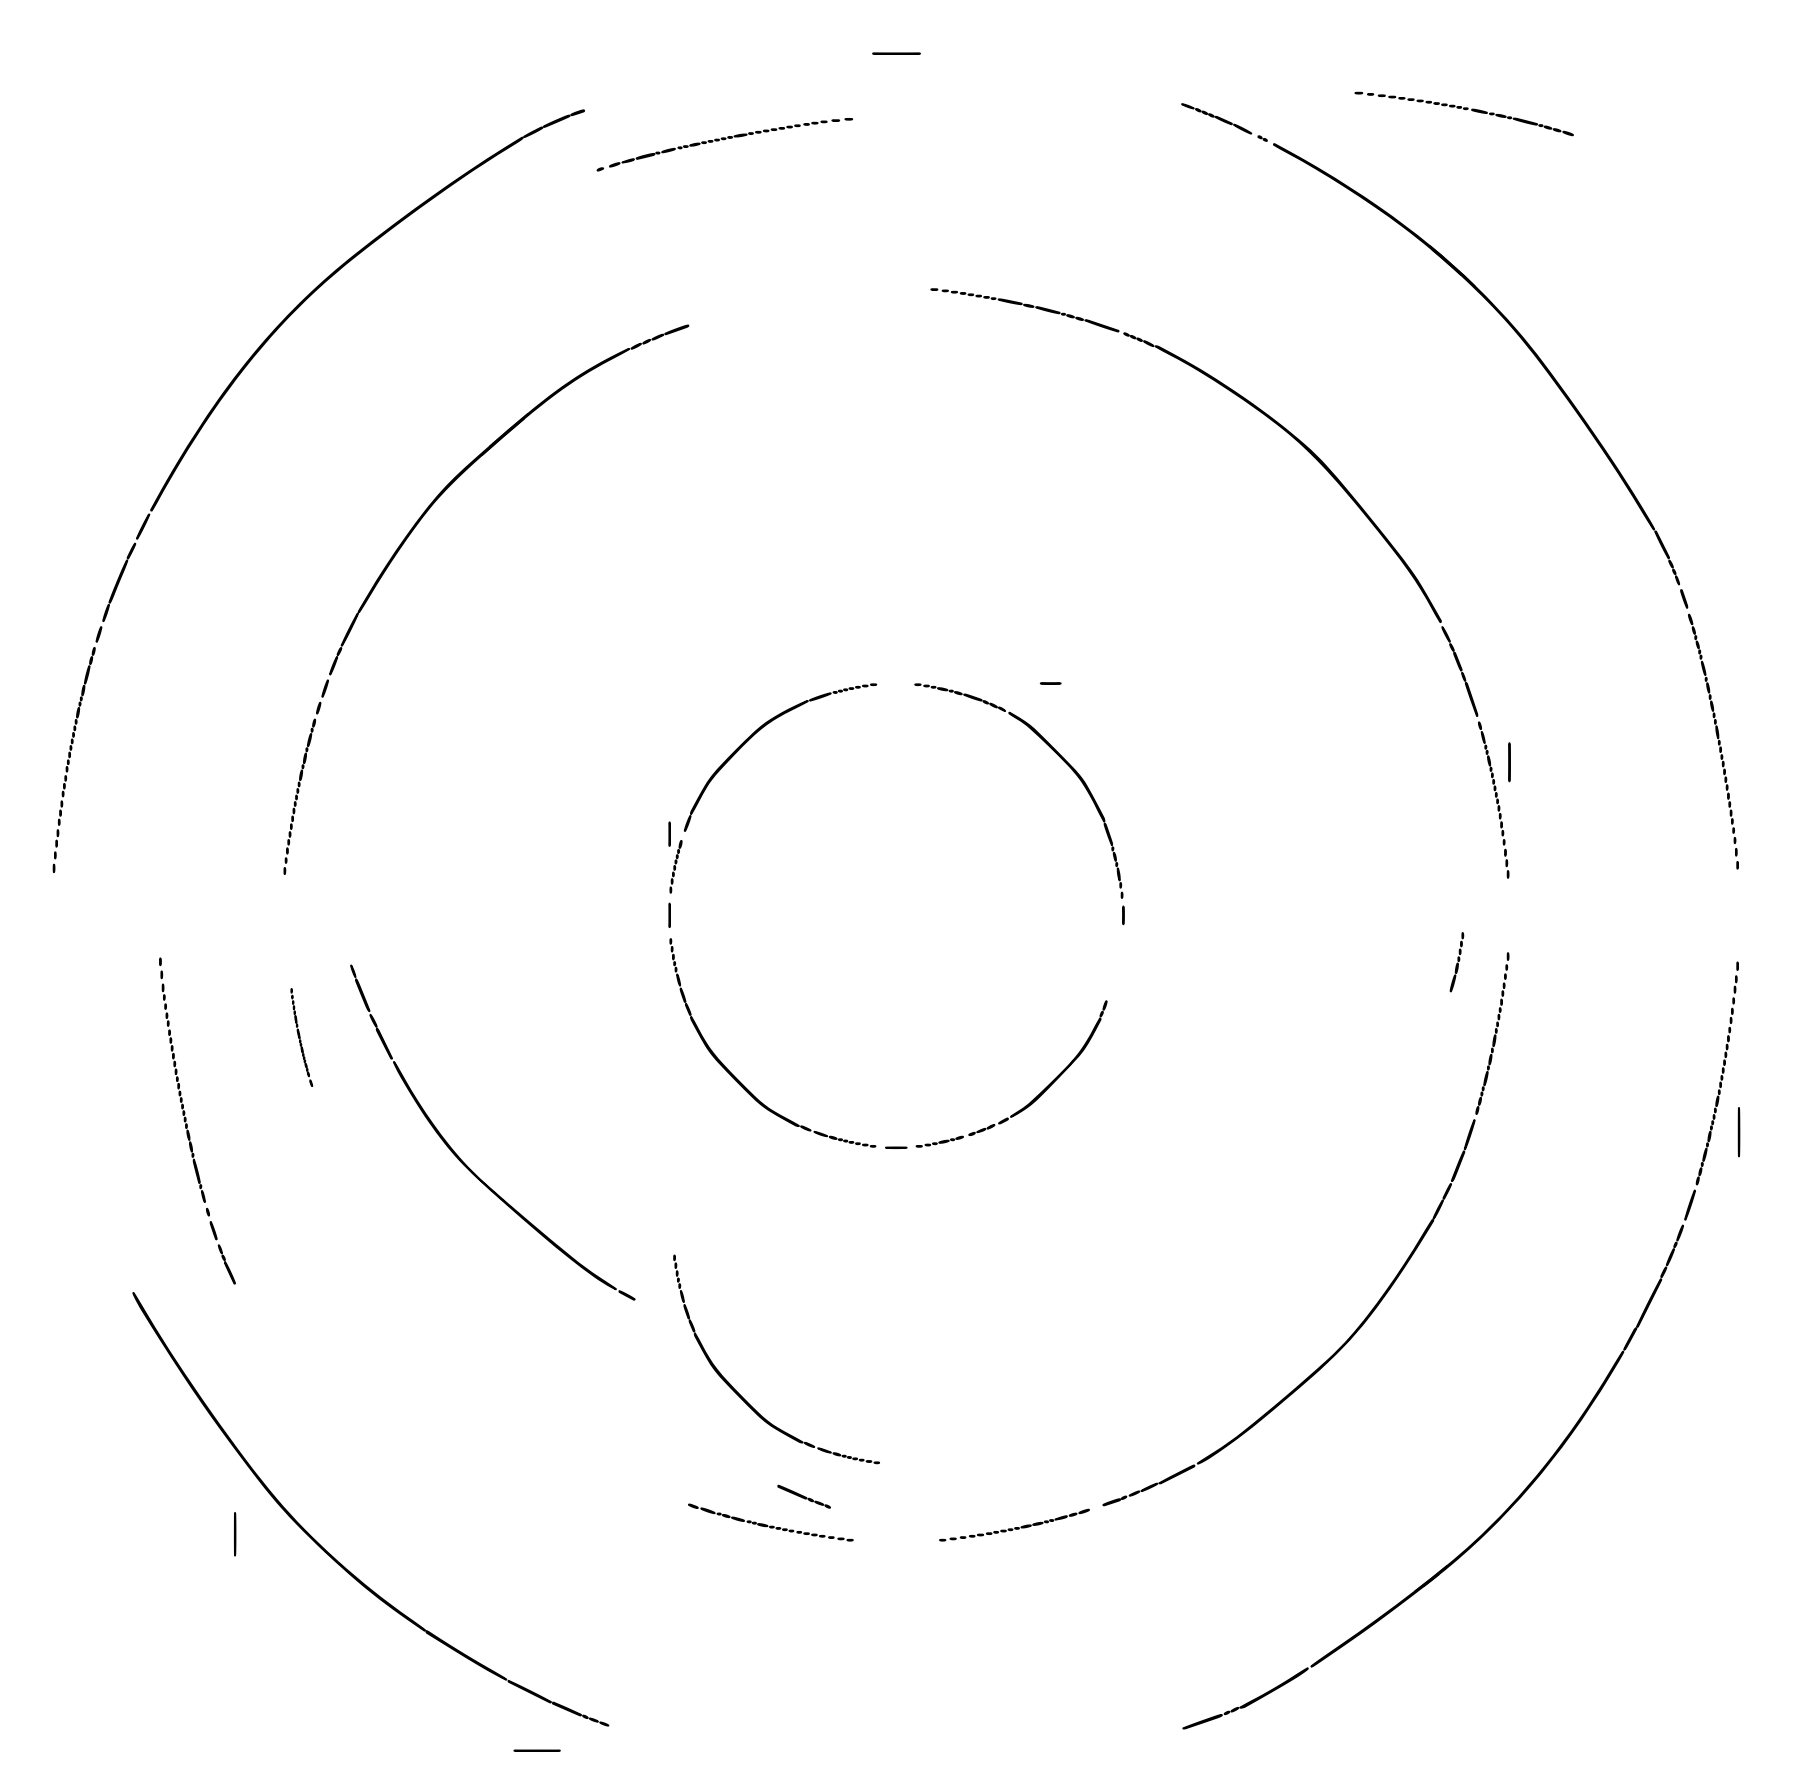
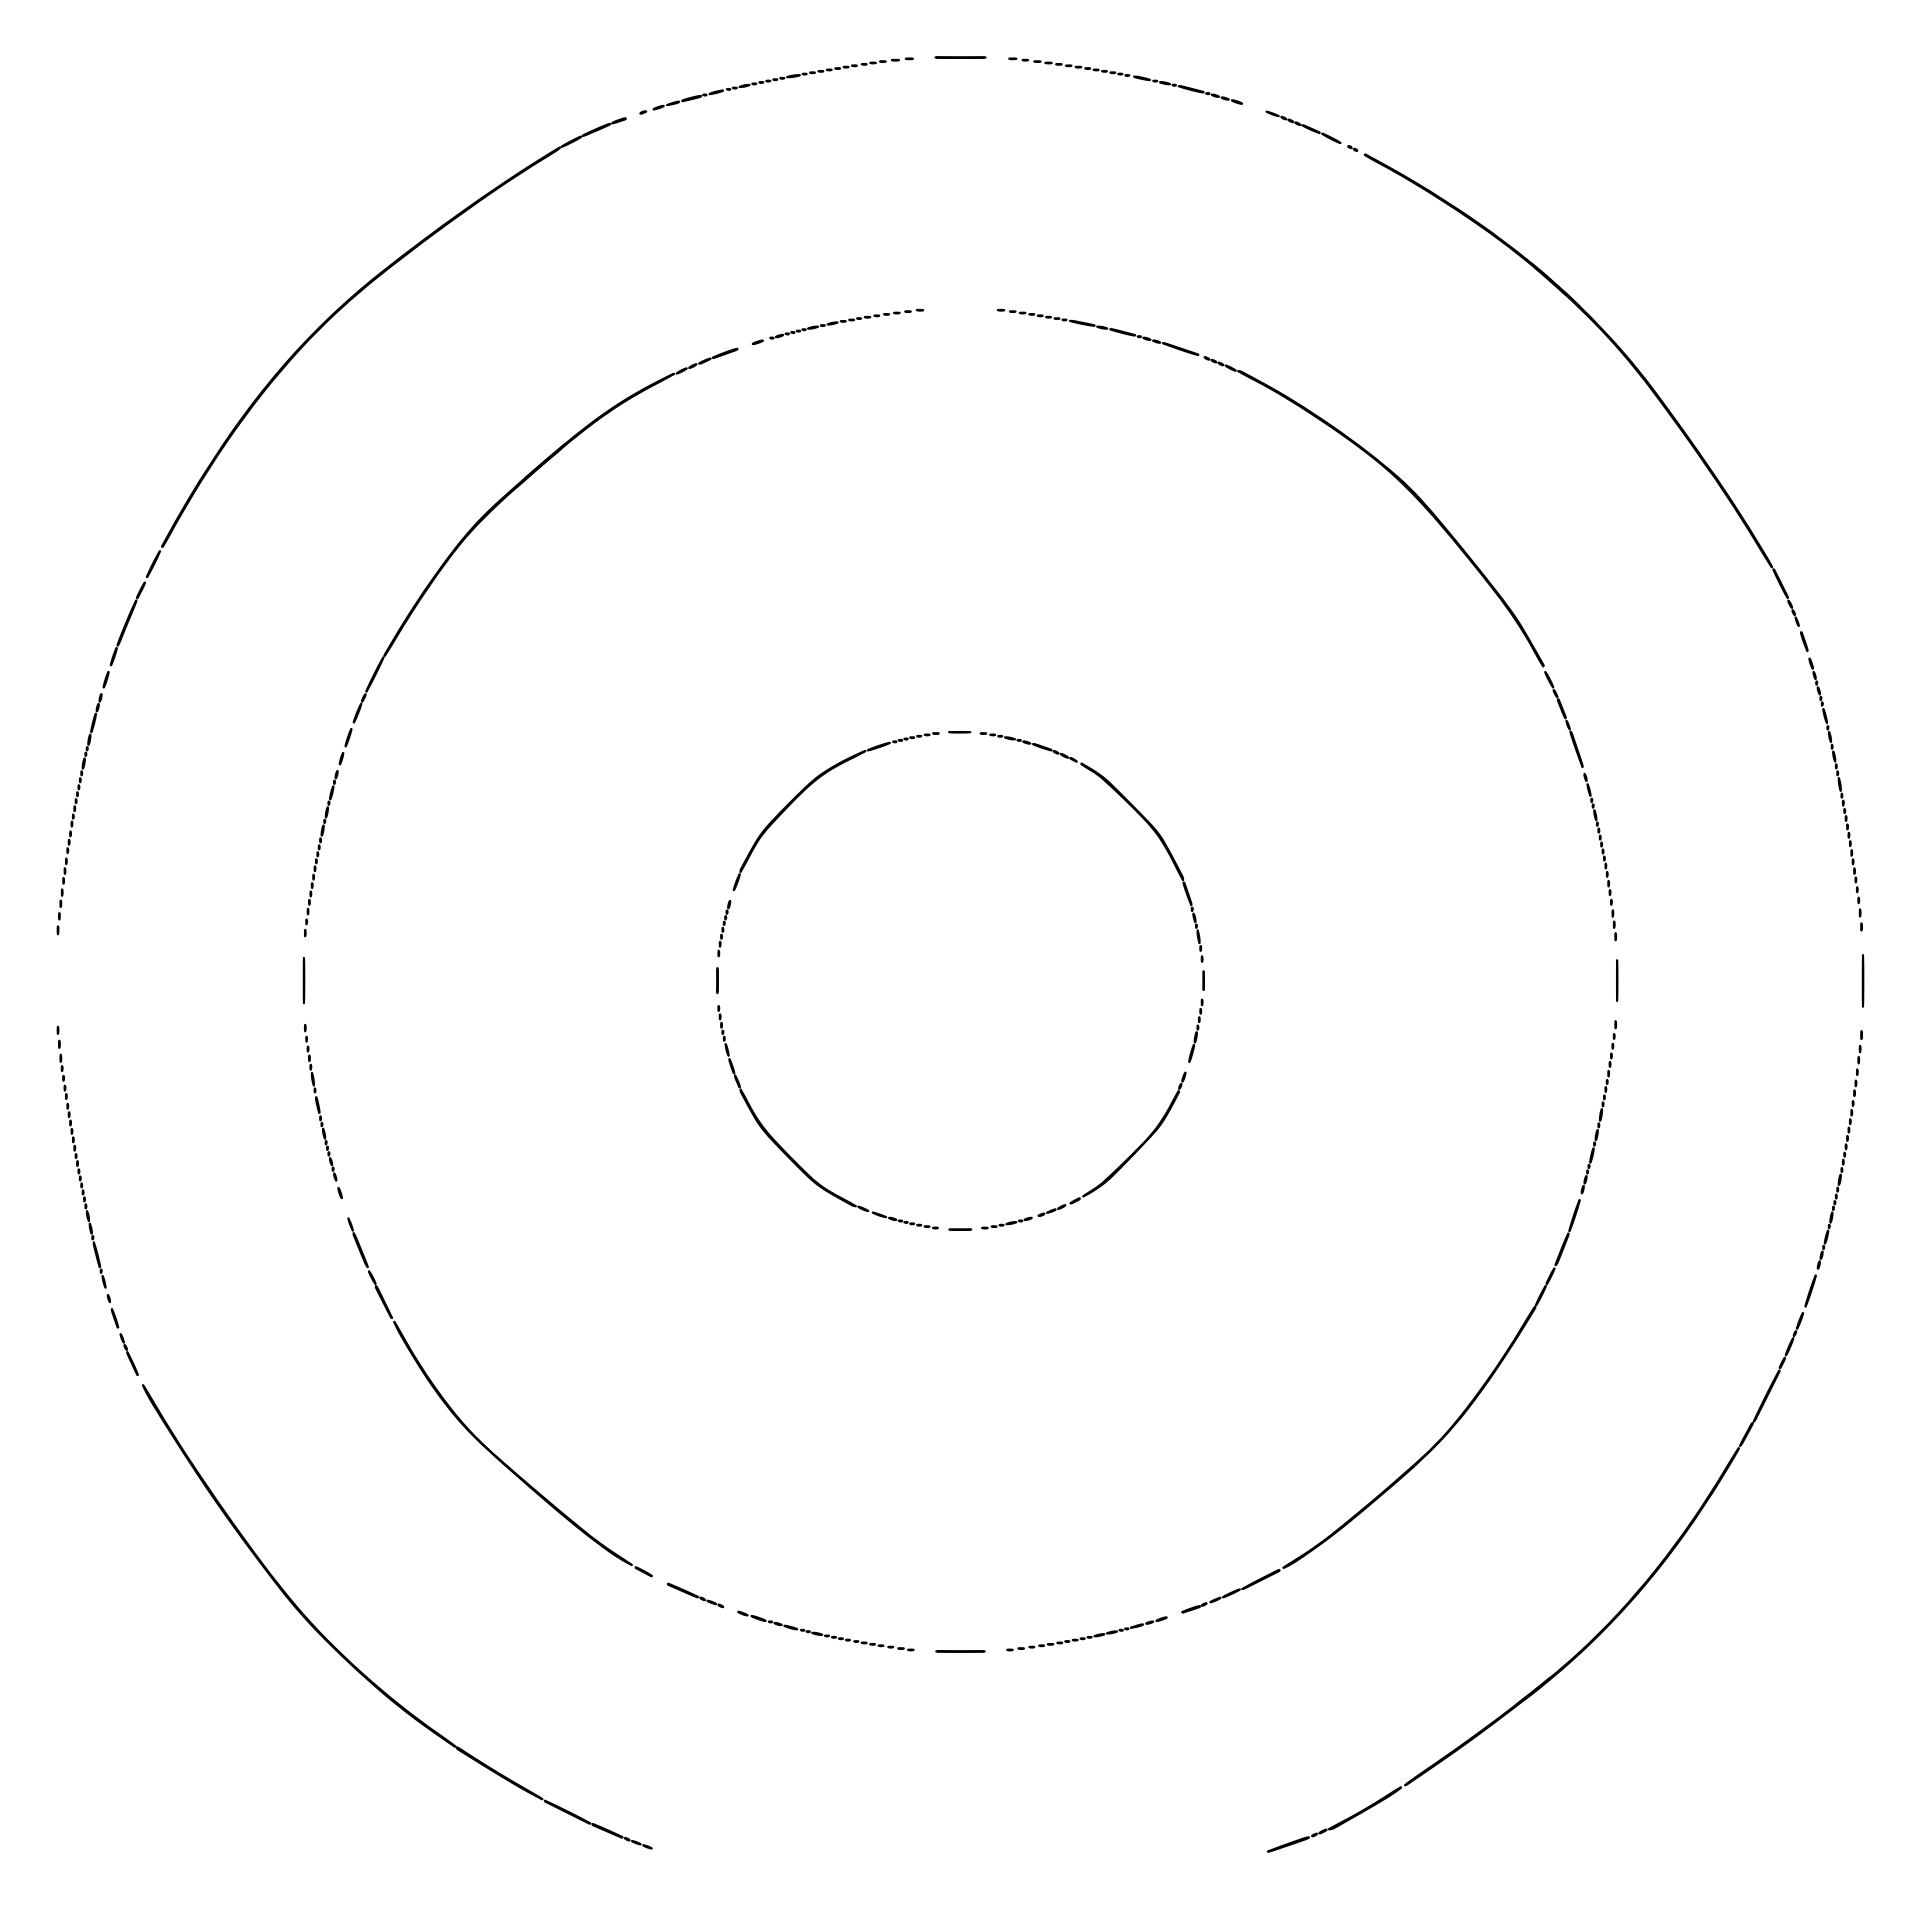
part: (1464, 113) -> (1125, 80), moved
part: (724, 144) -> (776, 85), moved
part: (781, 305) -> (837, 327), added
line: (1050, 683) -> (959, 732), moved
line: (1509, 762) -> (1617, 980), moved
line: (669, 834) -> (717, 893), removed
part: (1456, 961) -> (1195, 1030), moved
part: (301, 1037) -> (323, 1111), size x1.67
part: (187, 1125) -> (87, 1205), moved
line: (1738, 1131) -> (1862, 980), moved
part: (462, 1159) -> (467, 1426), moved
part: (740, 1394) -> (793, 1493), removed
line: (804, 1496) -> (695, 1595), moved
line: (234, 1534) -> (303, 980), moved
line: (537, 1750) -> (960, 1651), moved

